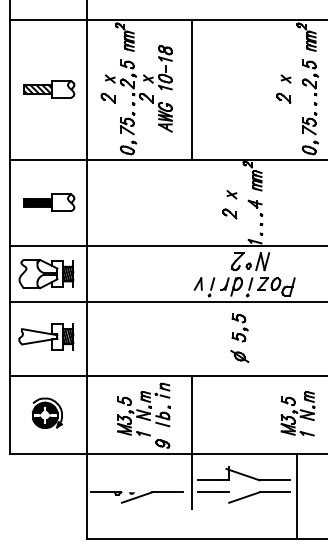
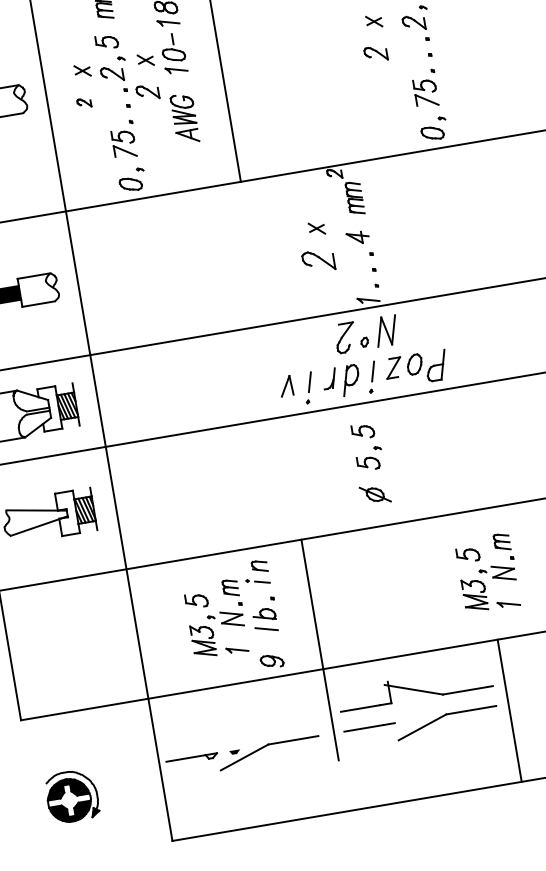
part: (107, 97) -> (83, 102), size x0.6
part: (229, 213) -> (318, 260), size x1.4
part: (46, 412) -> (70, 795), moved

